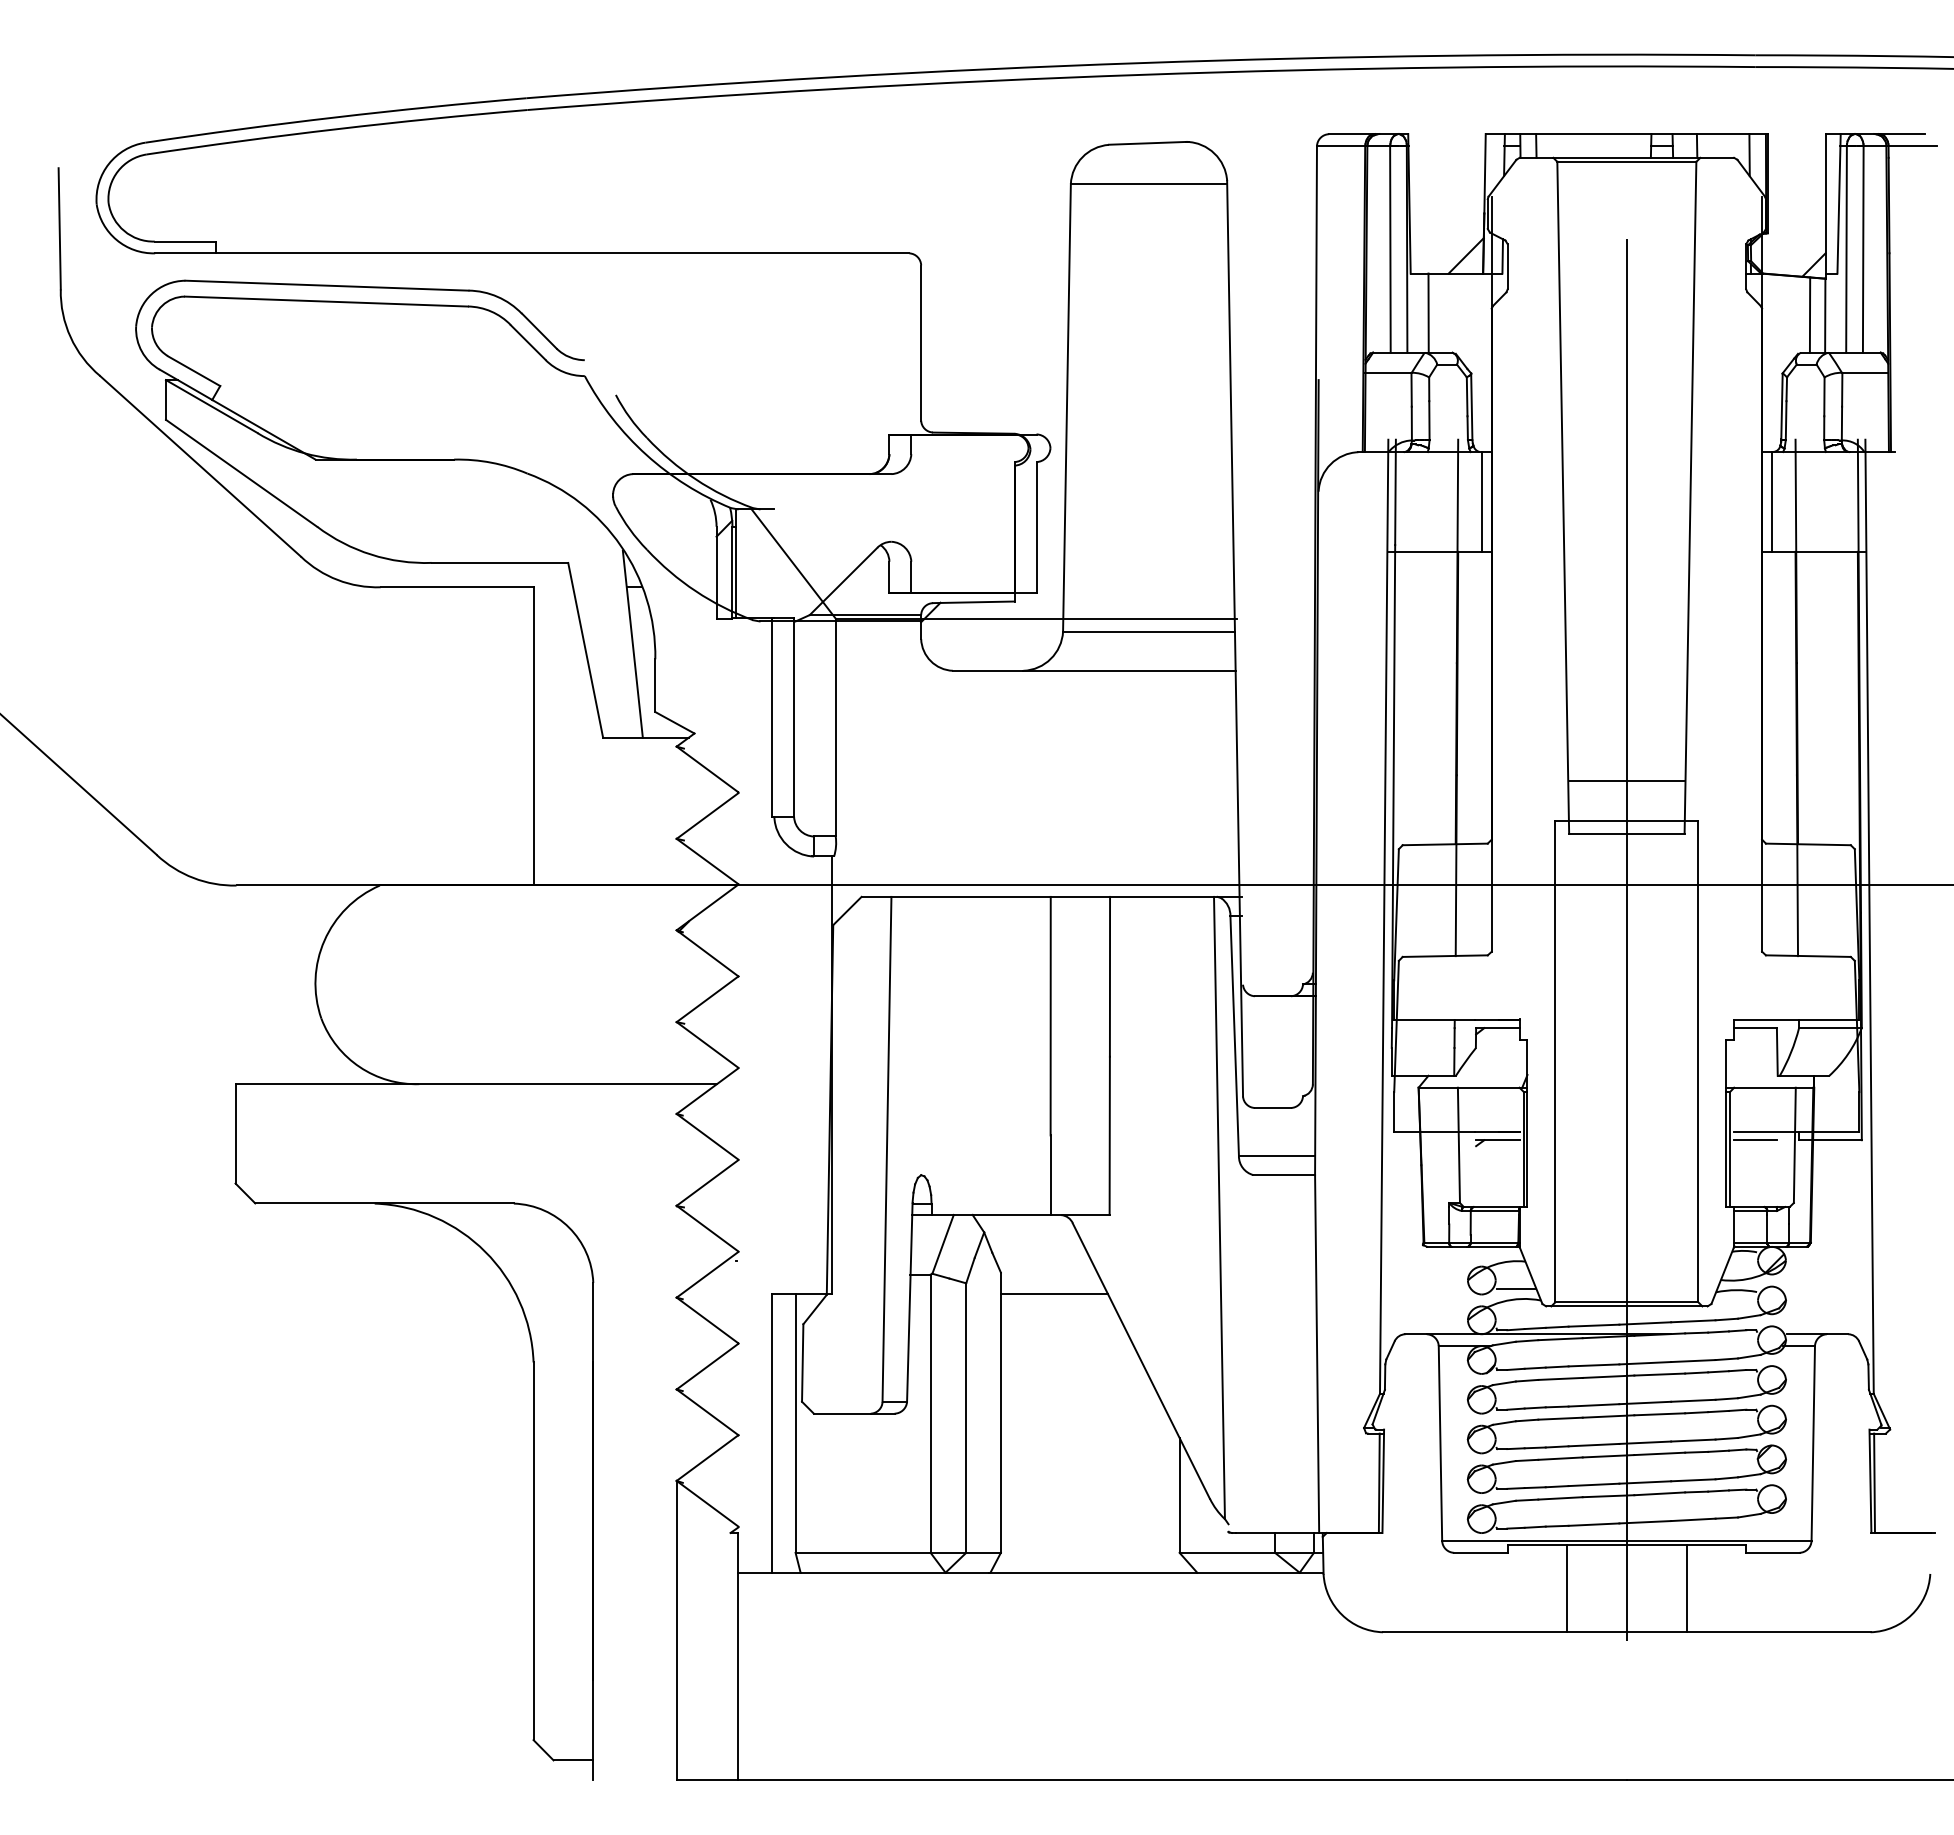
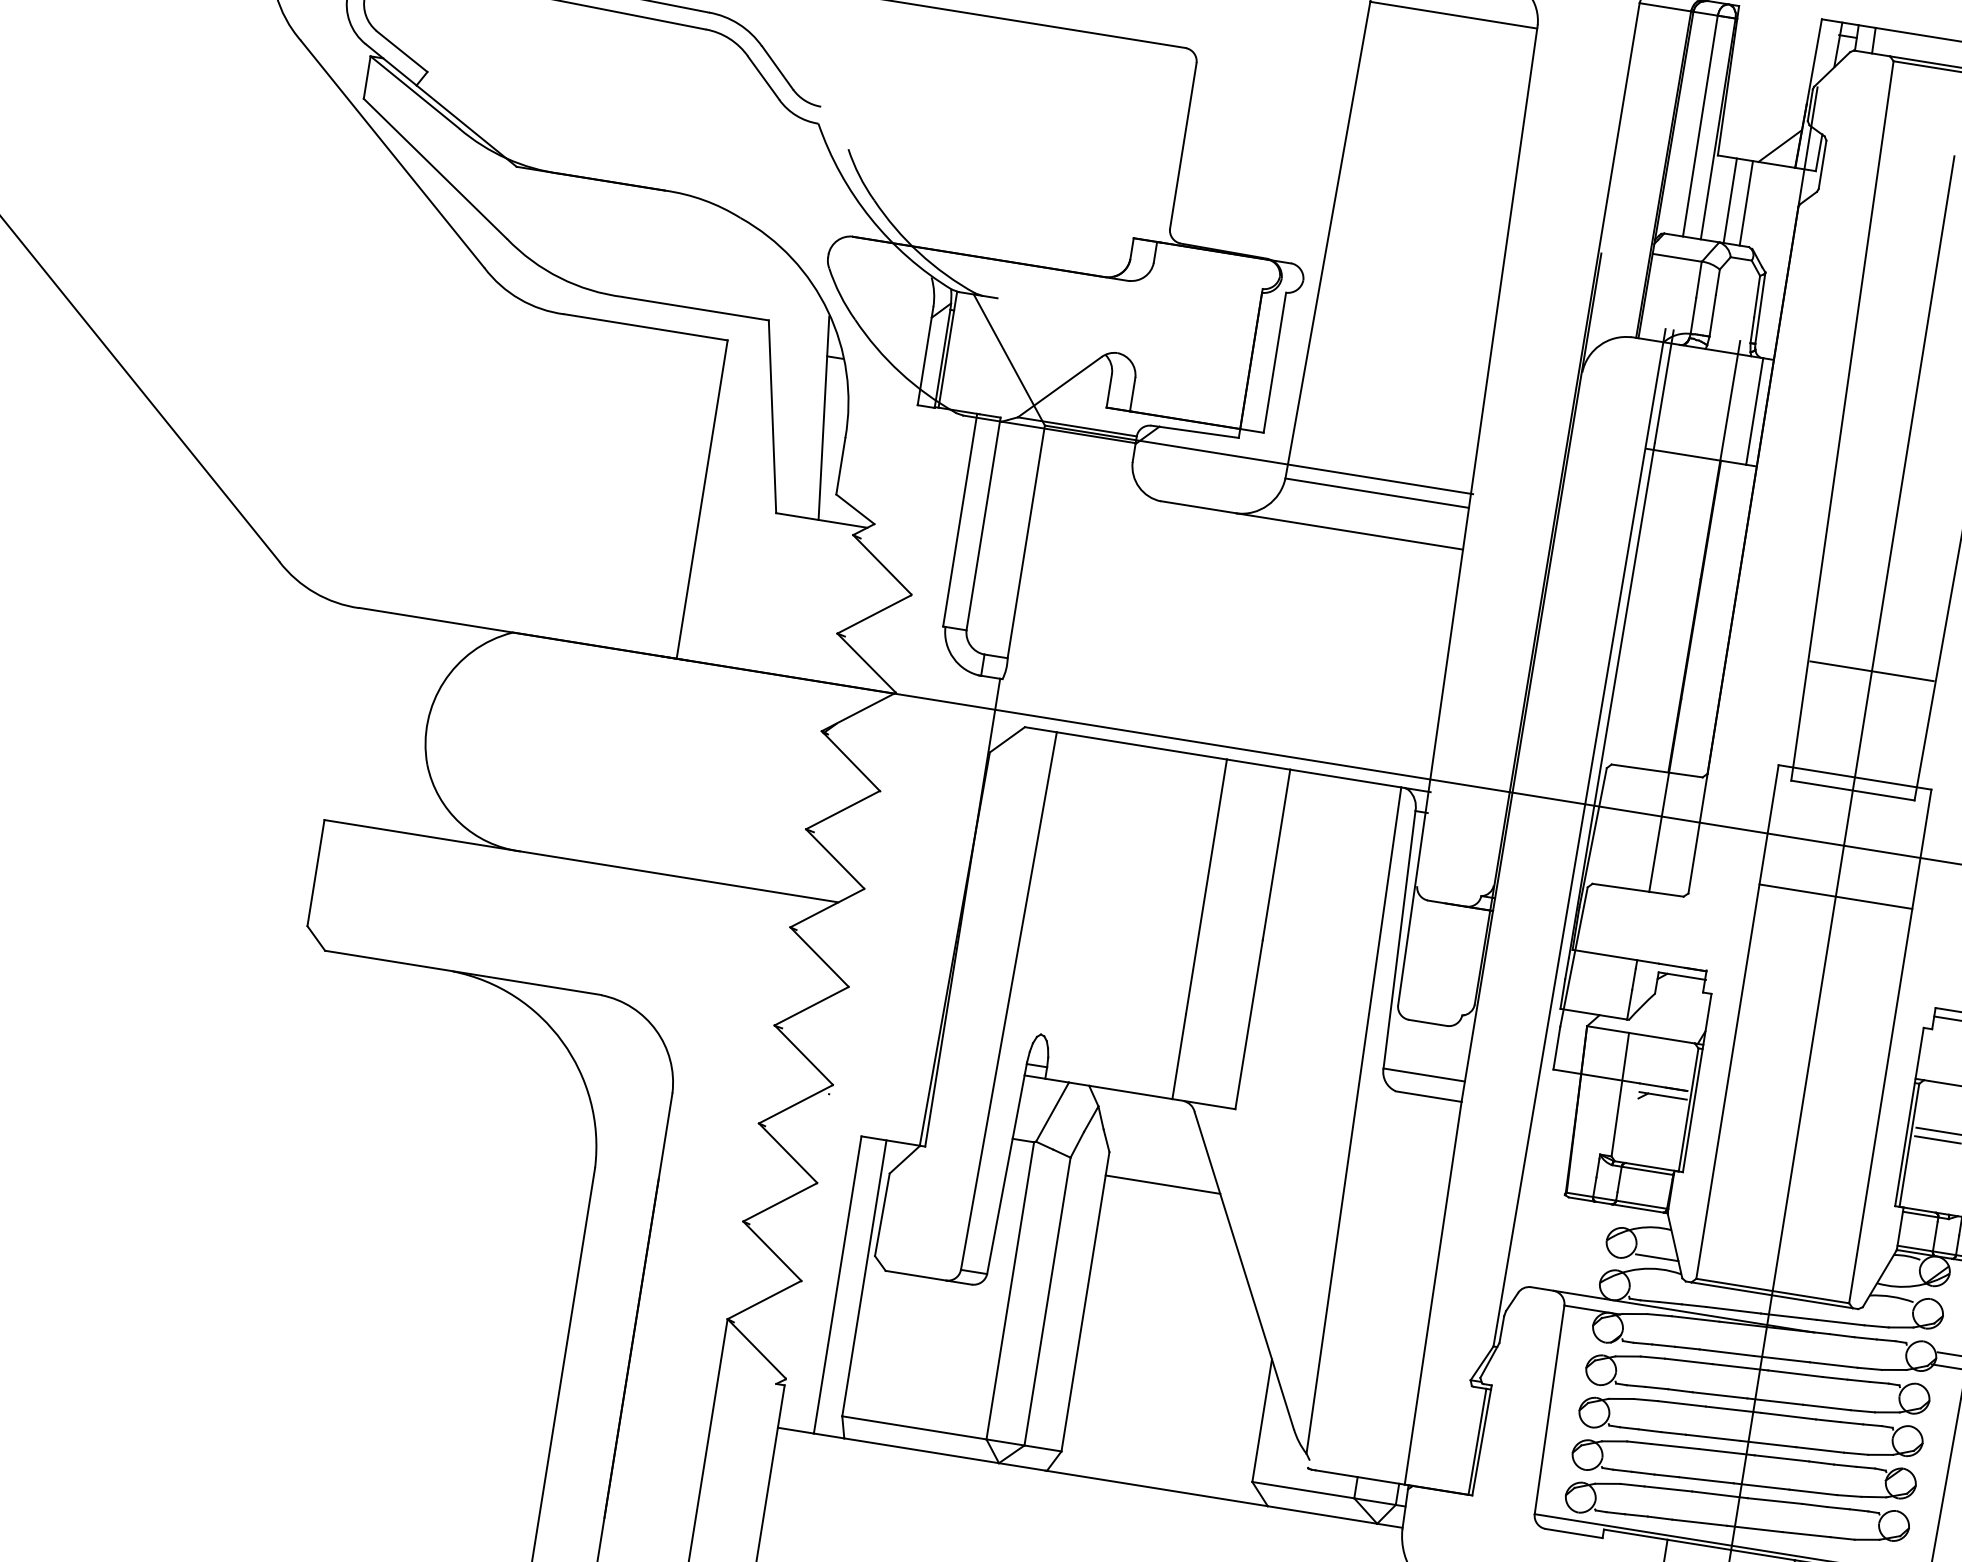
line: (1443, 312) -> (1746, 202), added
line: (1626, 780) -> (1871, 670), moved
line: (1626, 933) -> (1835, 897), added

